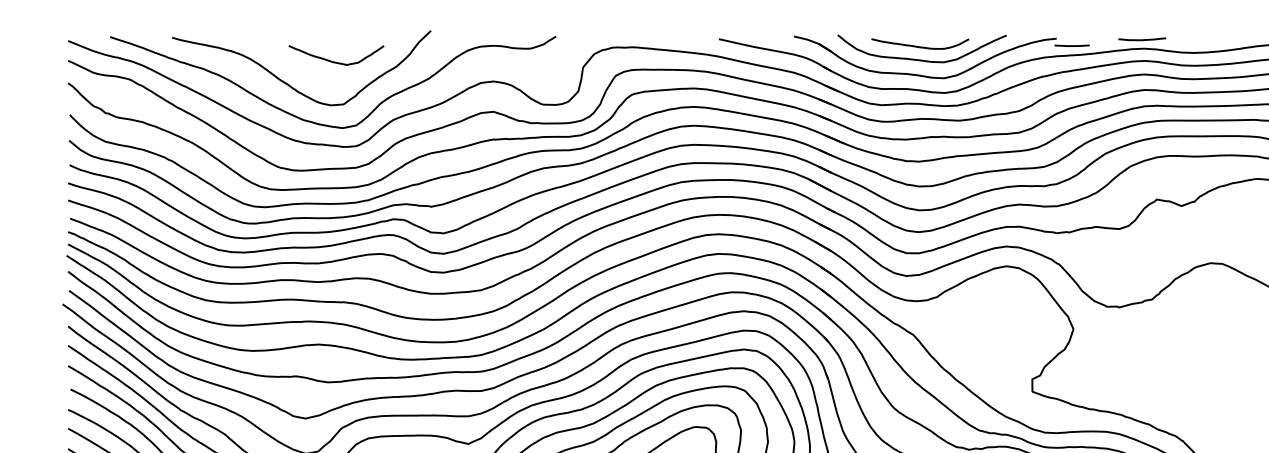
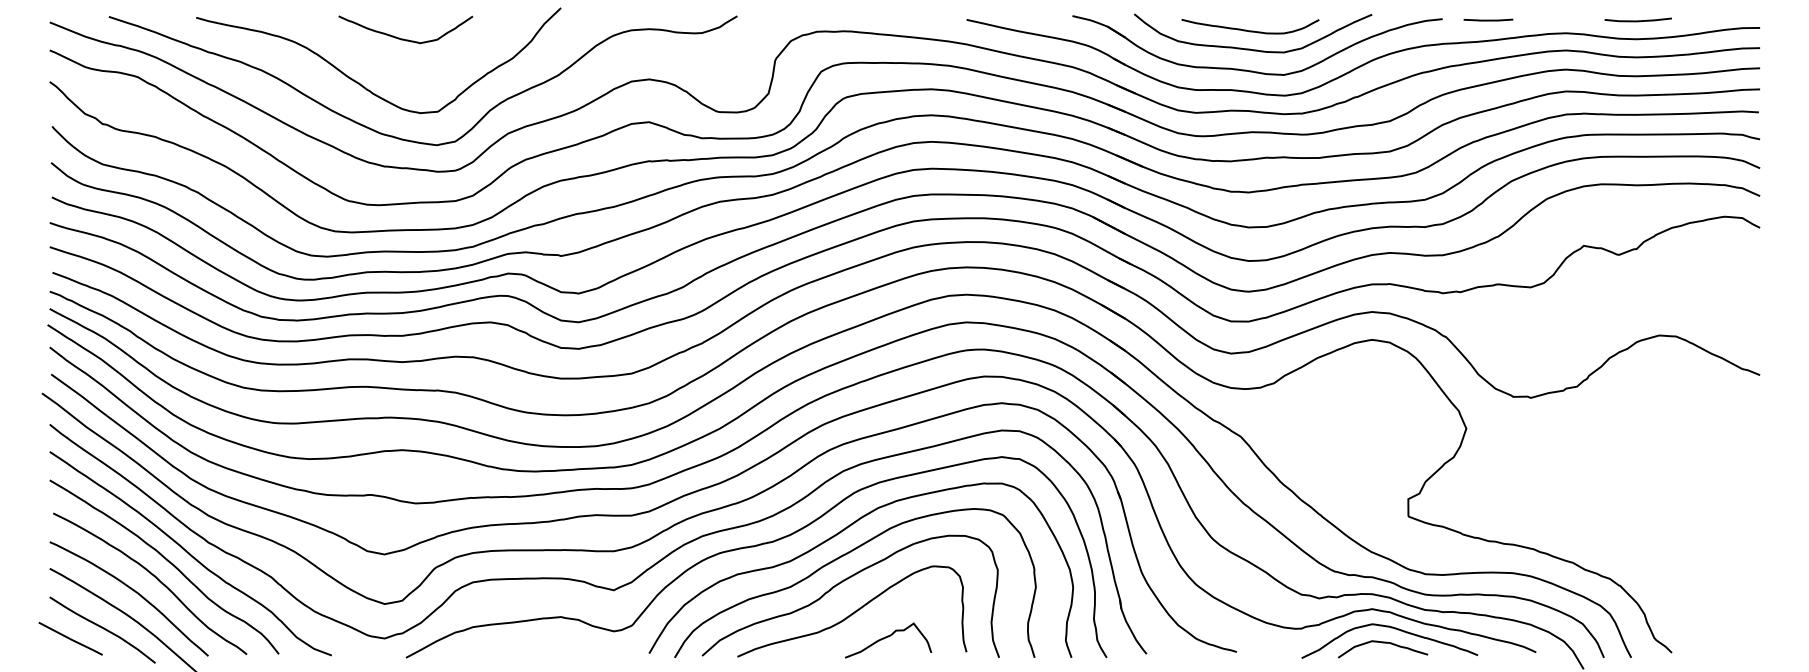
line: (1141, 39) -> (1637, 20), moved
line: (1072, 45) -> (1488, 19), moved
curve: (334, 61) -> (403, 38), moved

